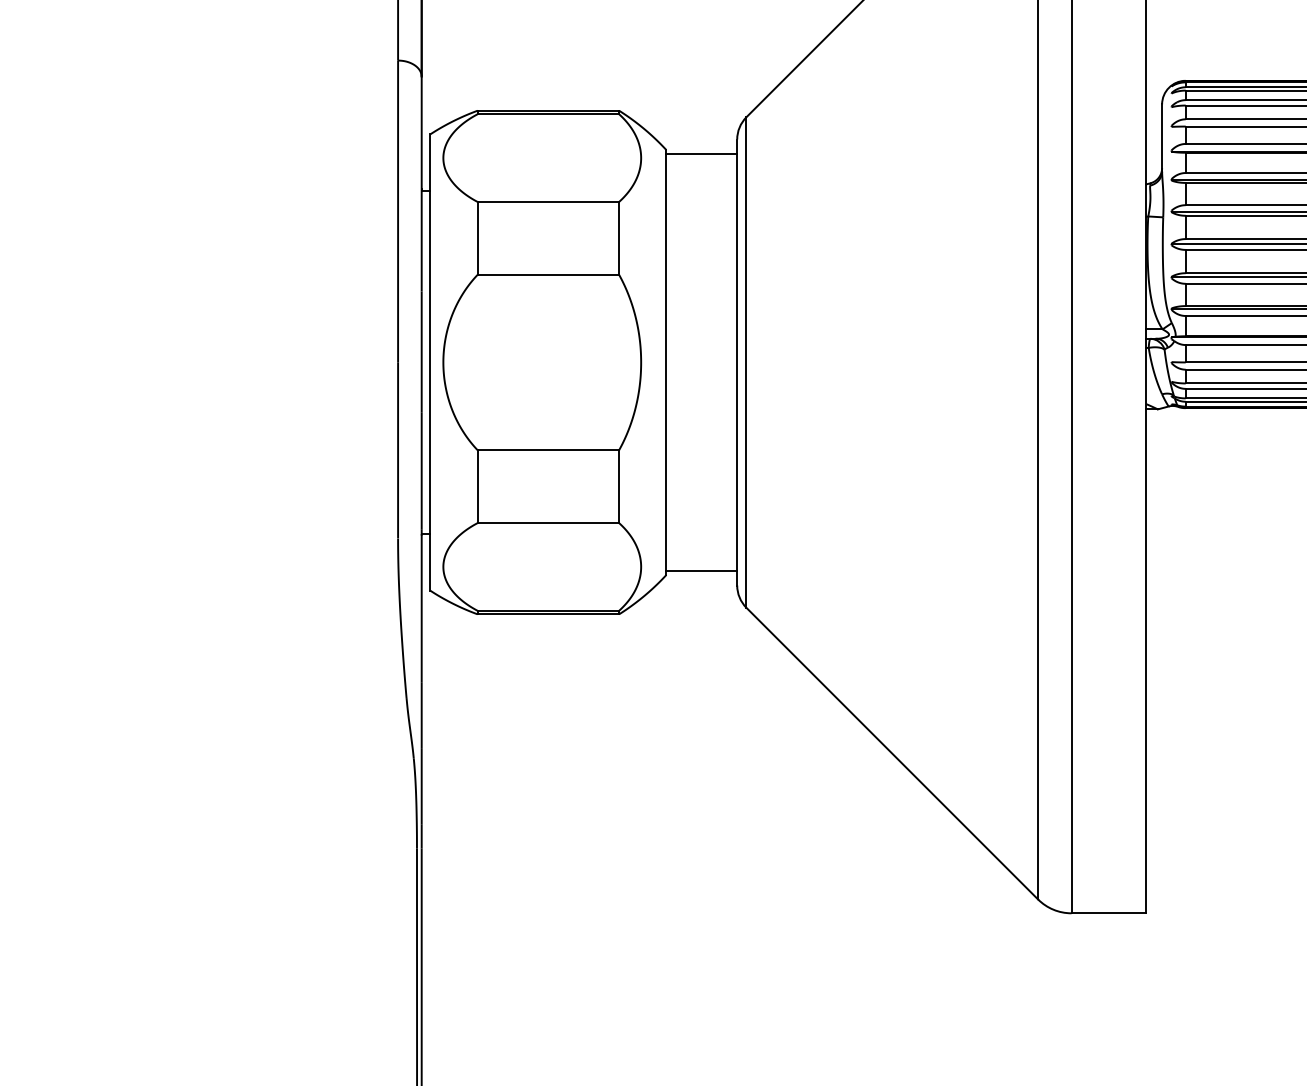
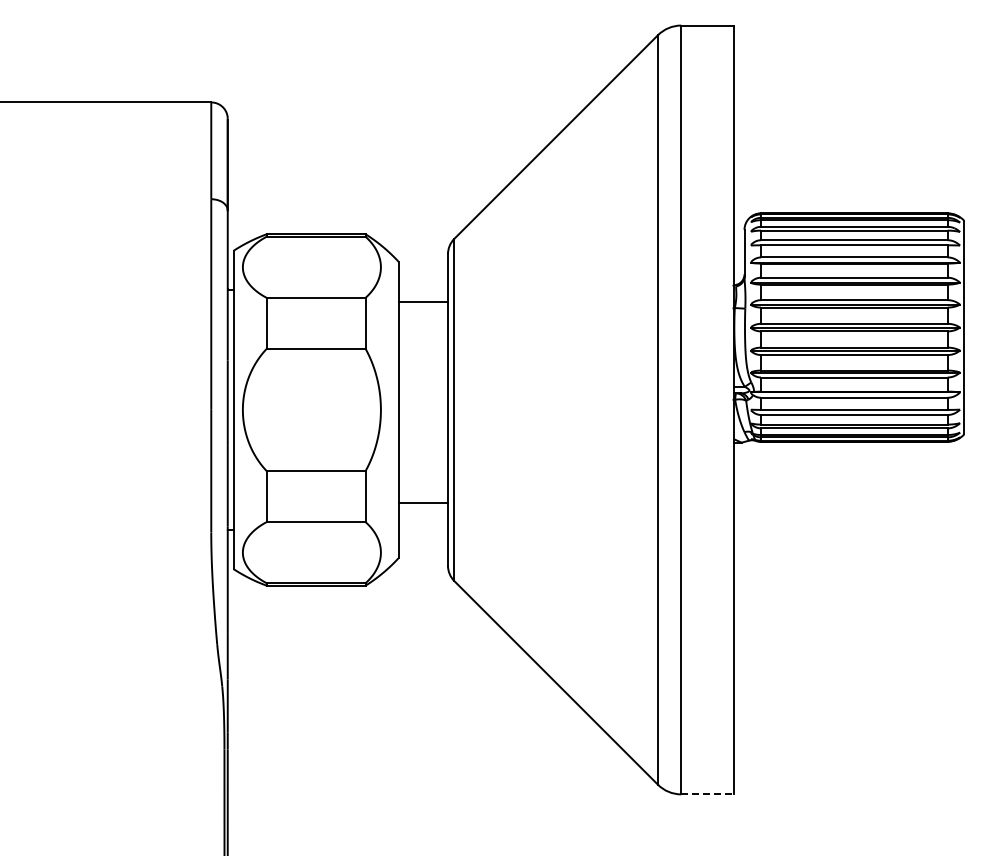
line: (700, 154) -> (422, 301), moved
line: (700, 571) -> (422, 503), moved
line: (1109, 913) -> (707, 794), solid -> dashed

